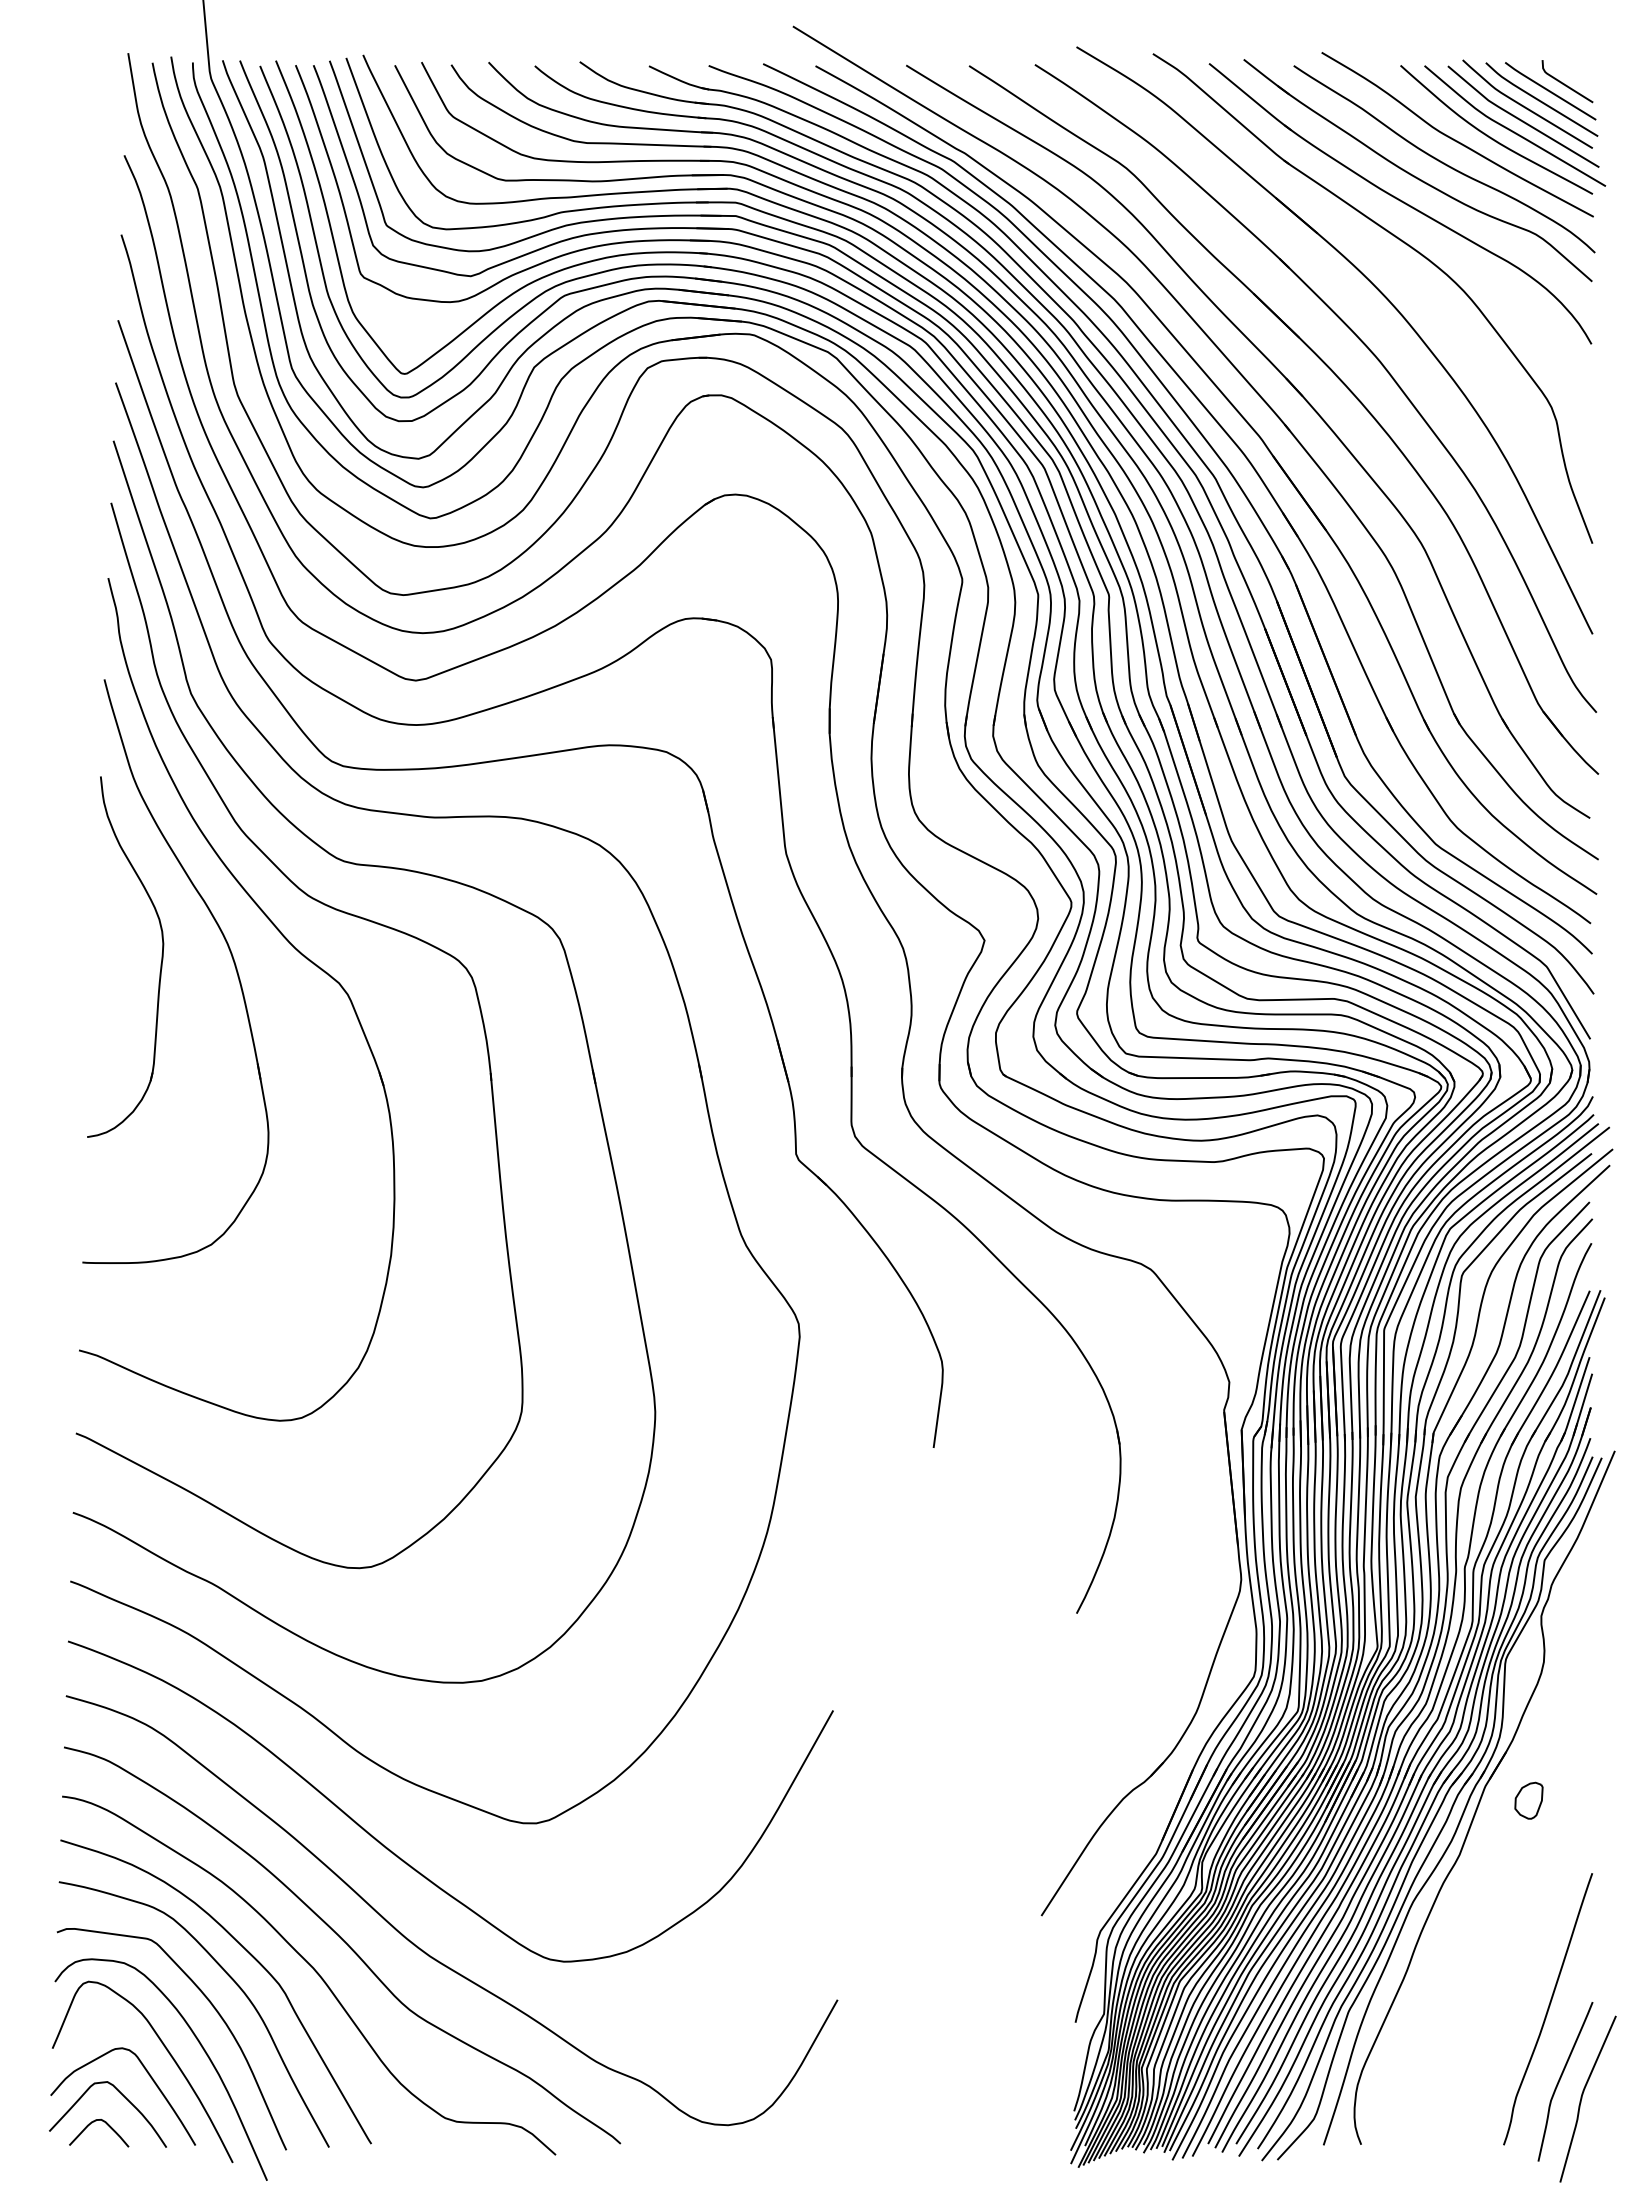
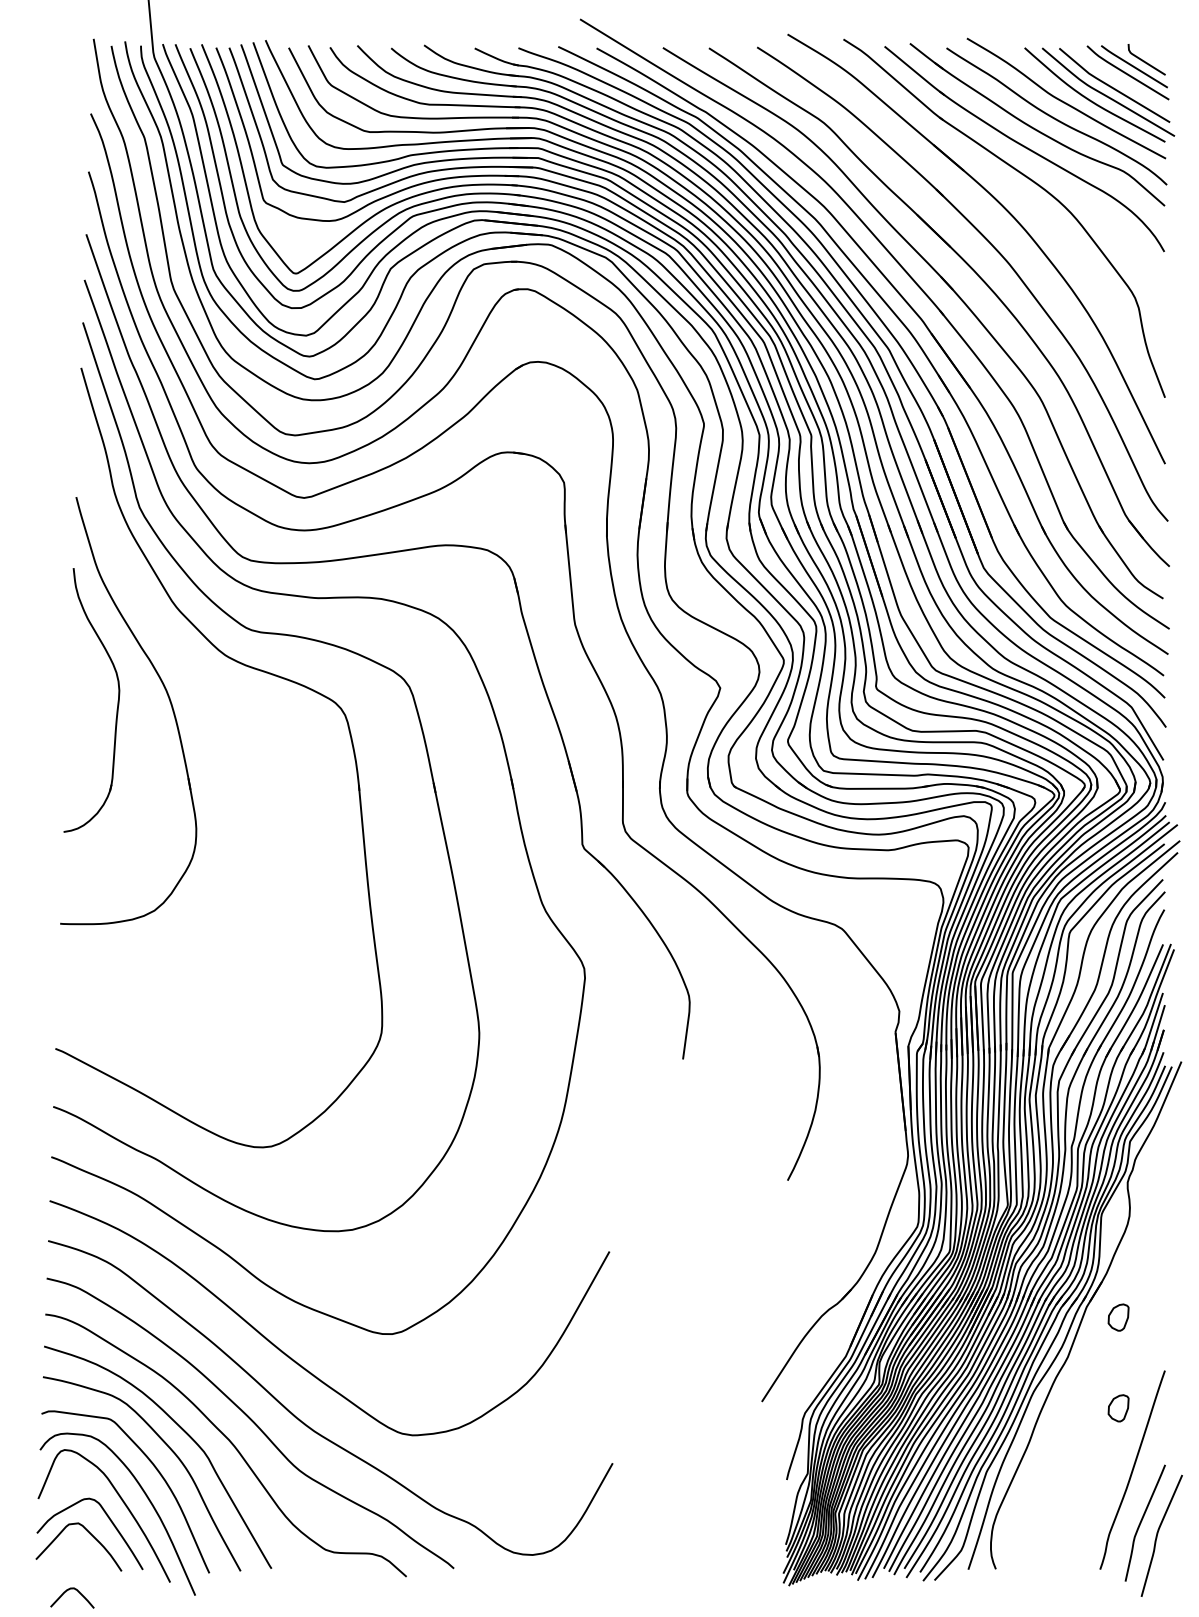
curve: (1525, 106) -> (1116, 77), removed
part: (291, 945) -> (213, 691), removed
part: (1528, 1924) -> (1118, 1408), added
curve: (107, 2125) -> (78, 1592), moved

